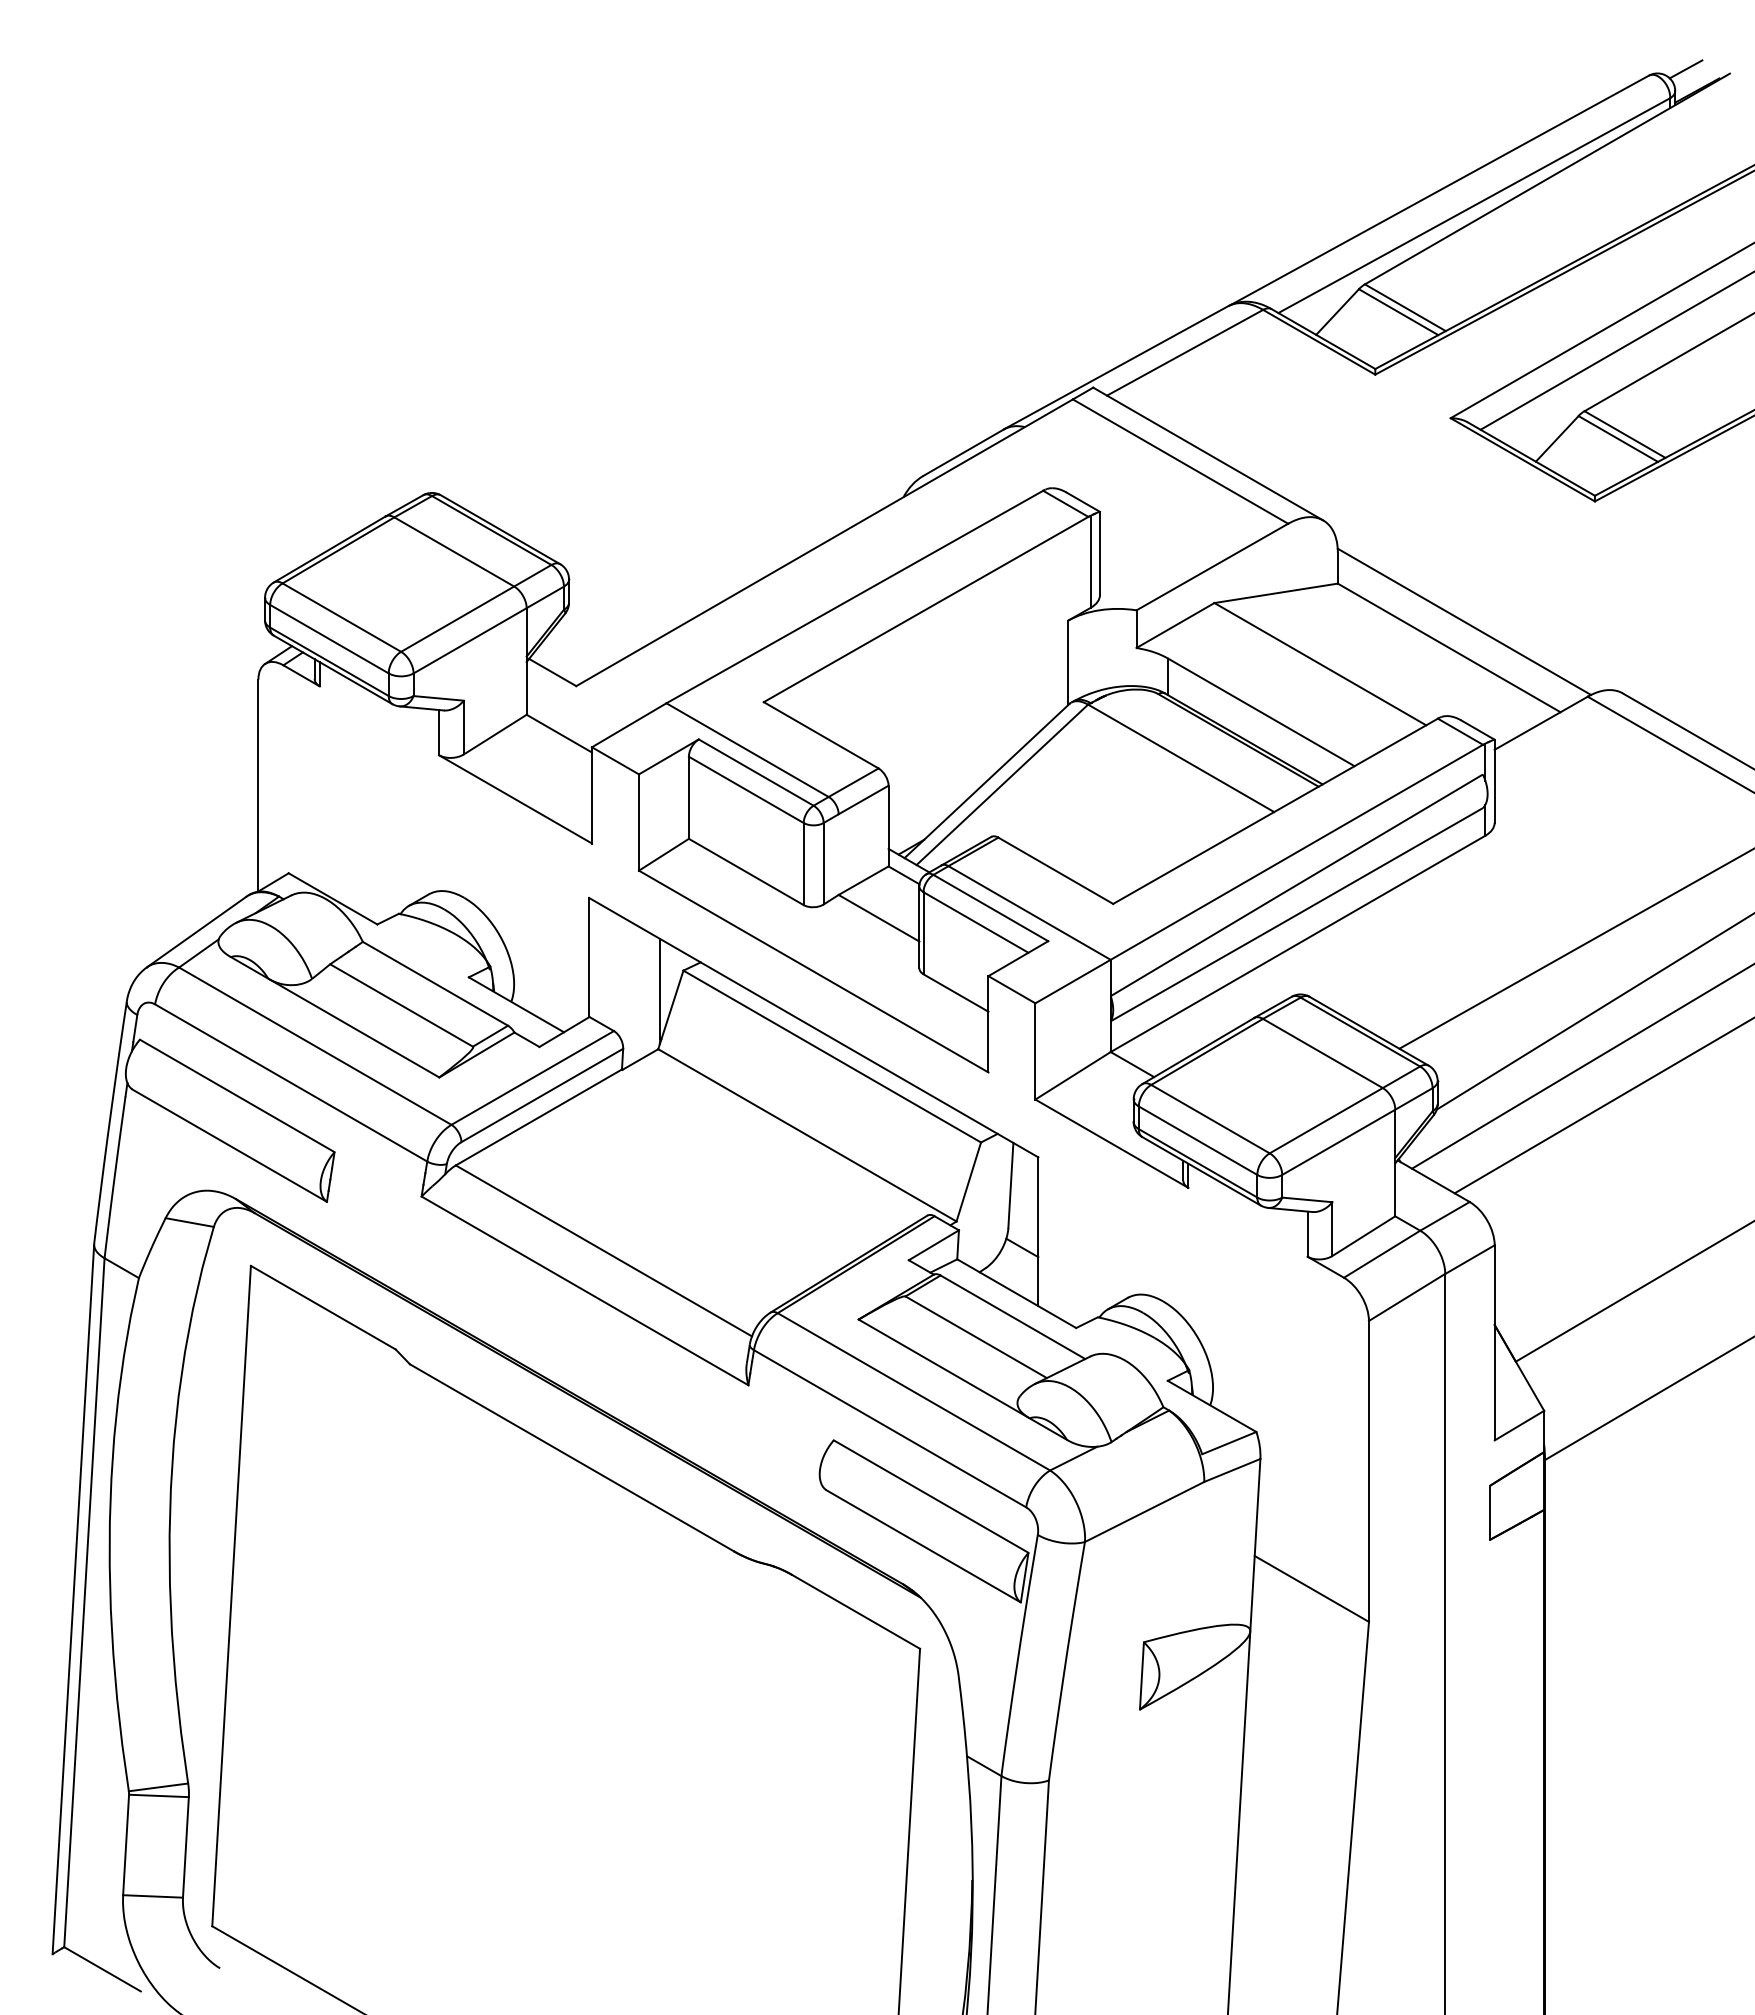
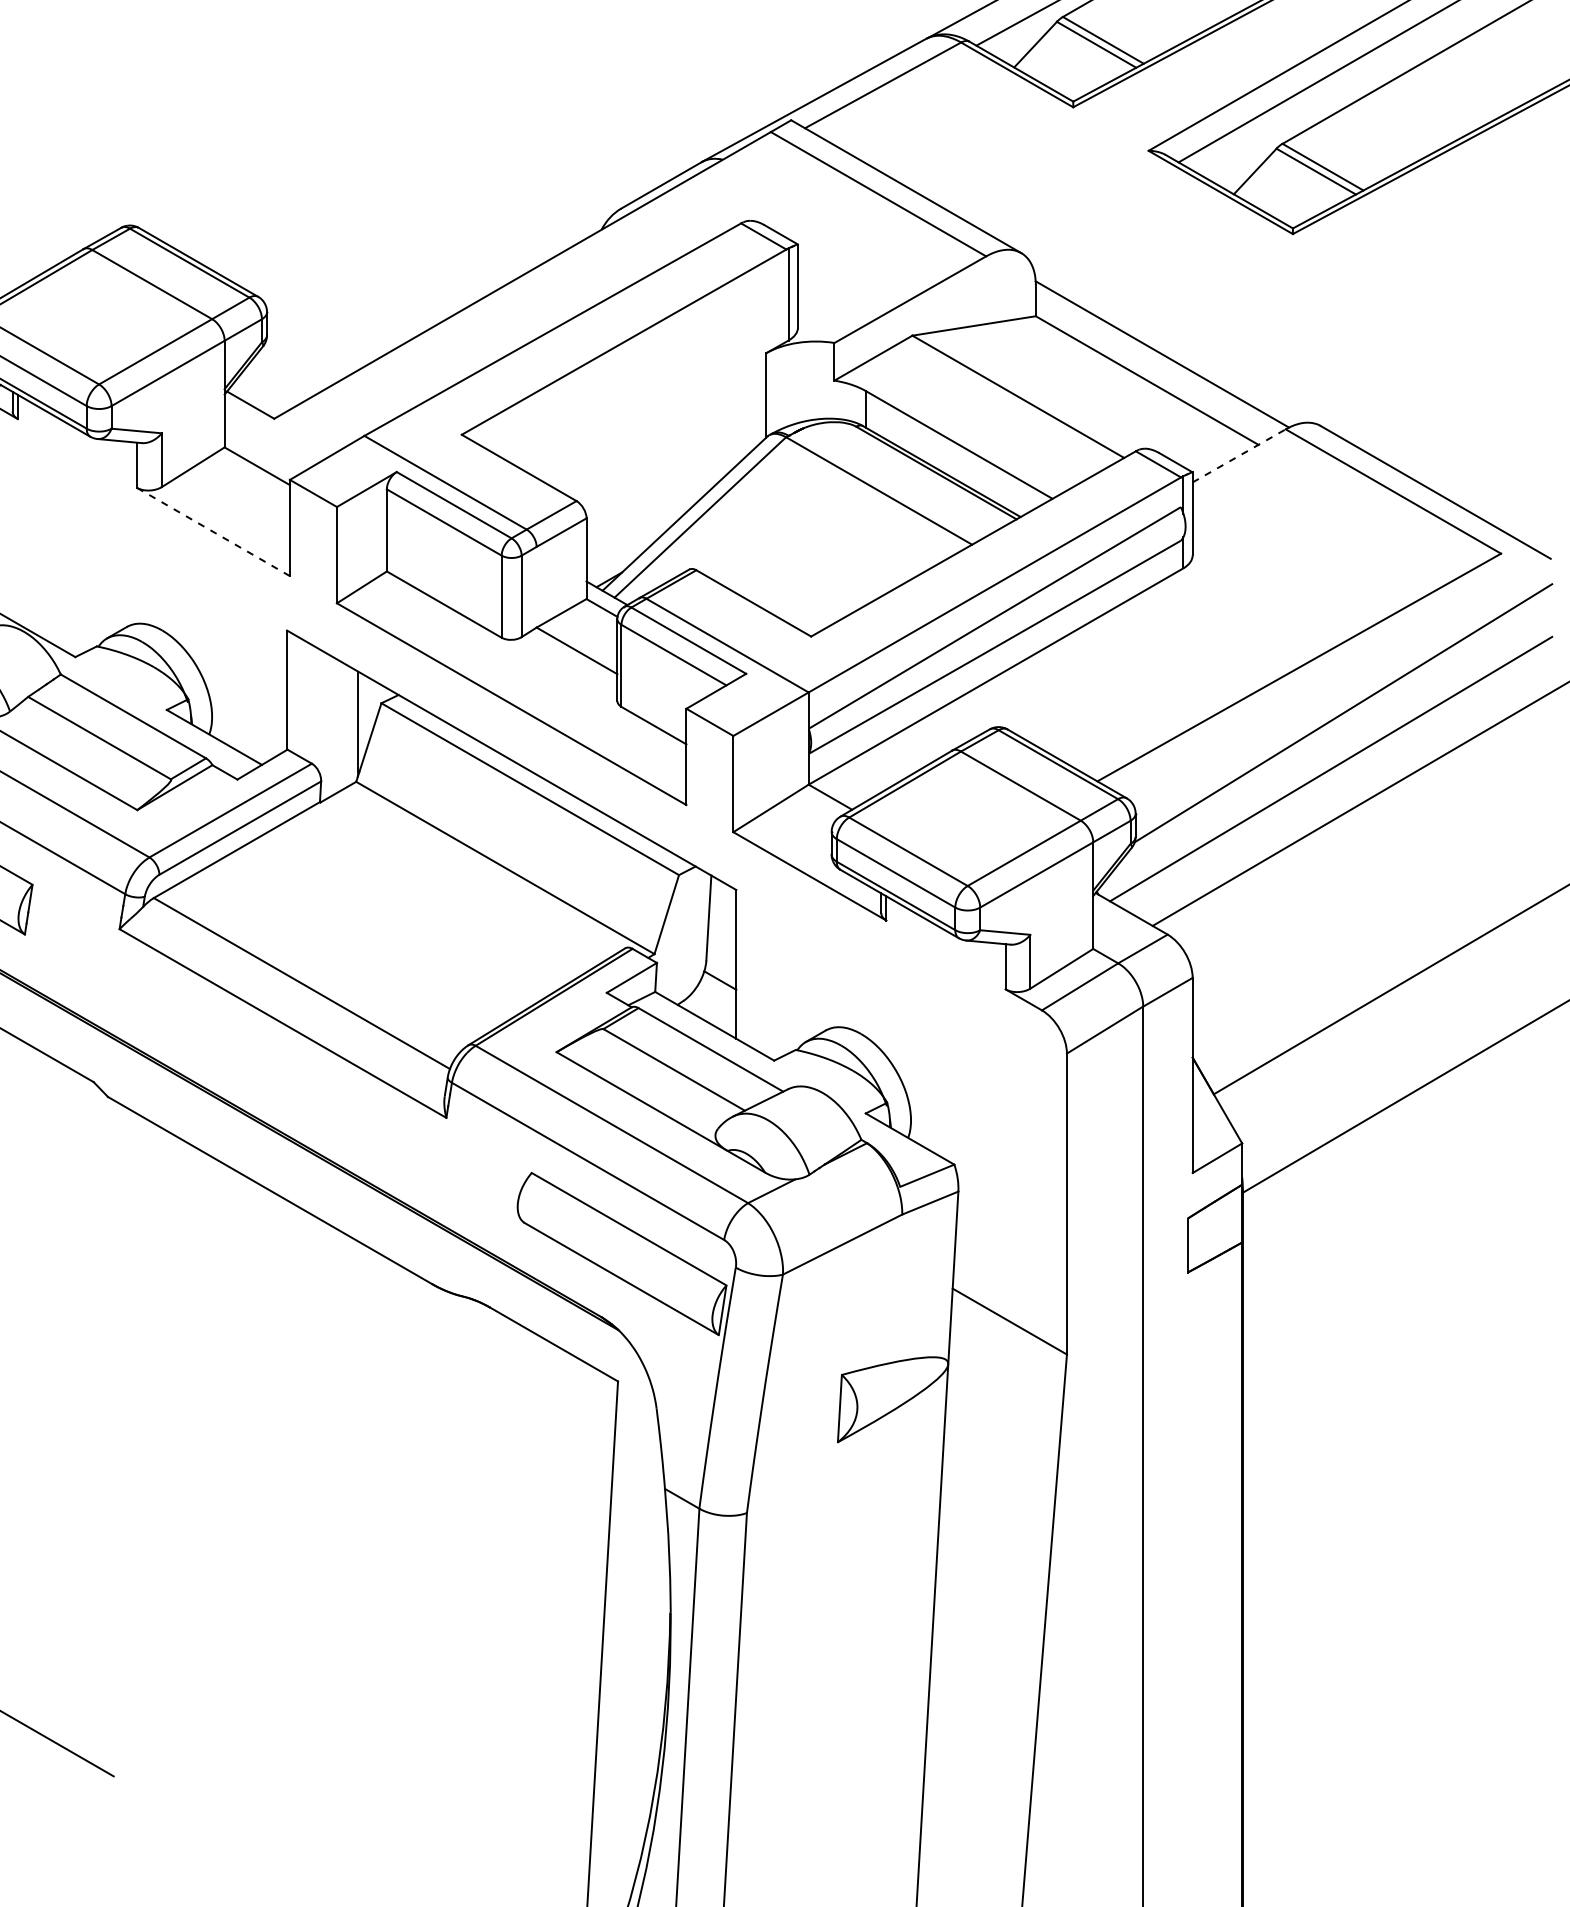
line: (1541, 723) -> (1239, 456), solid -> dashed
line: (515, 799) -> (213, 532), solid -> dashed

